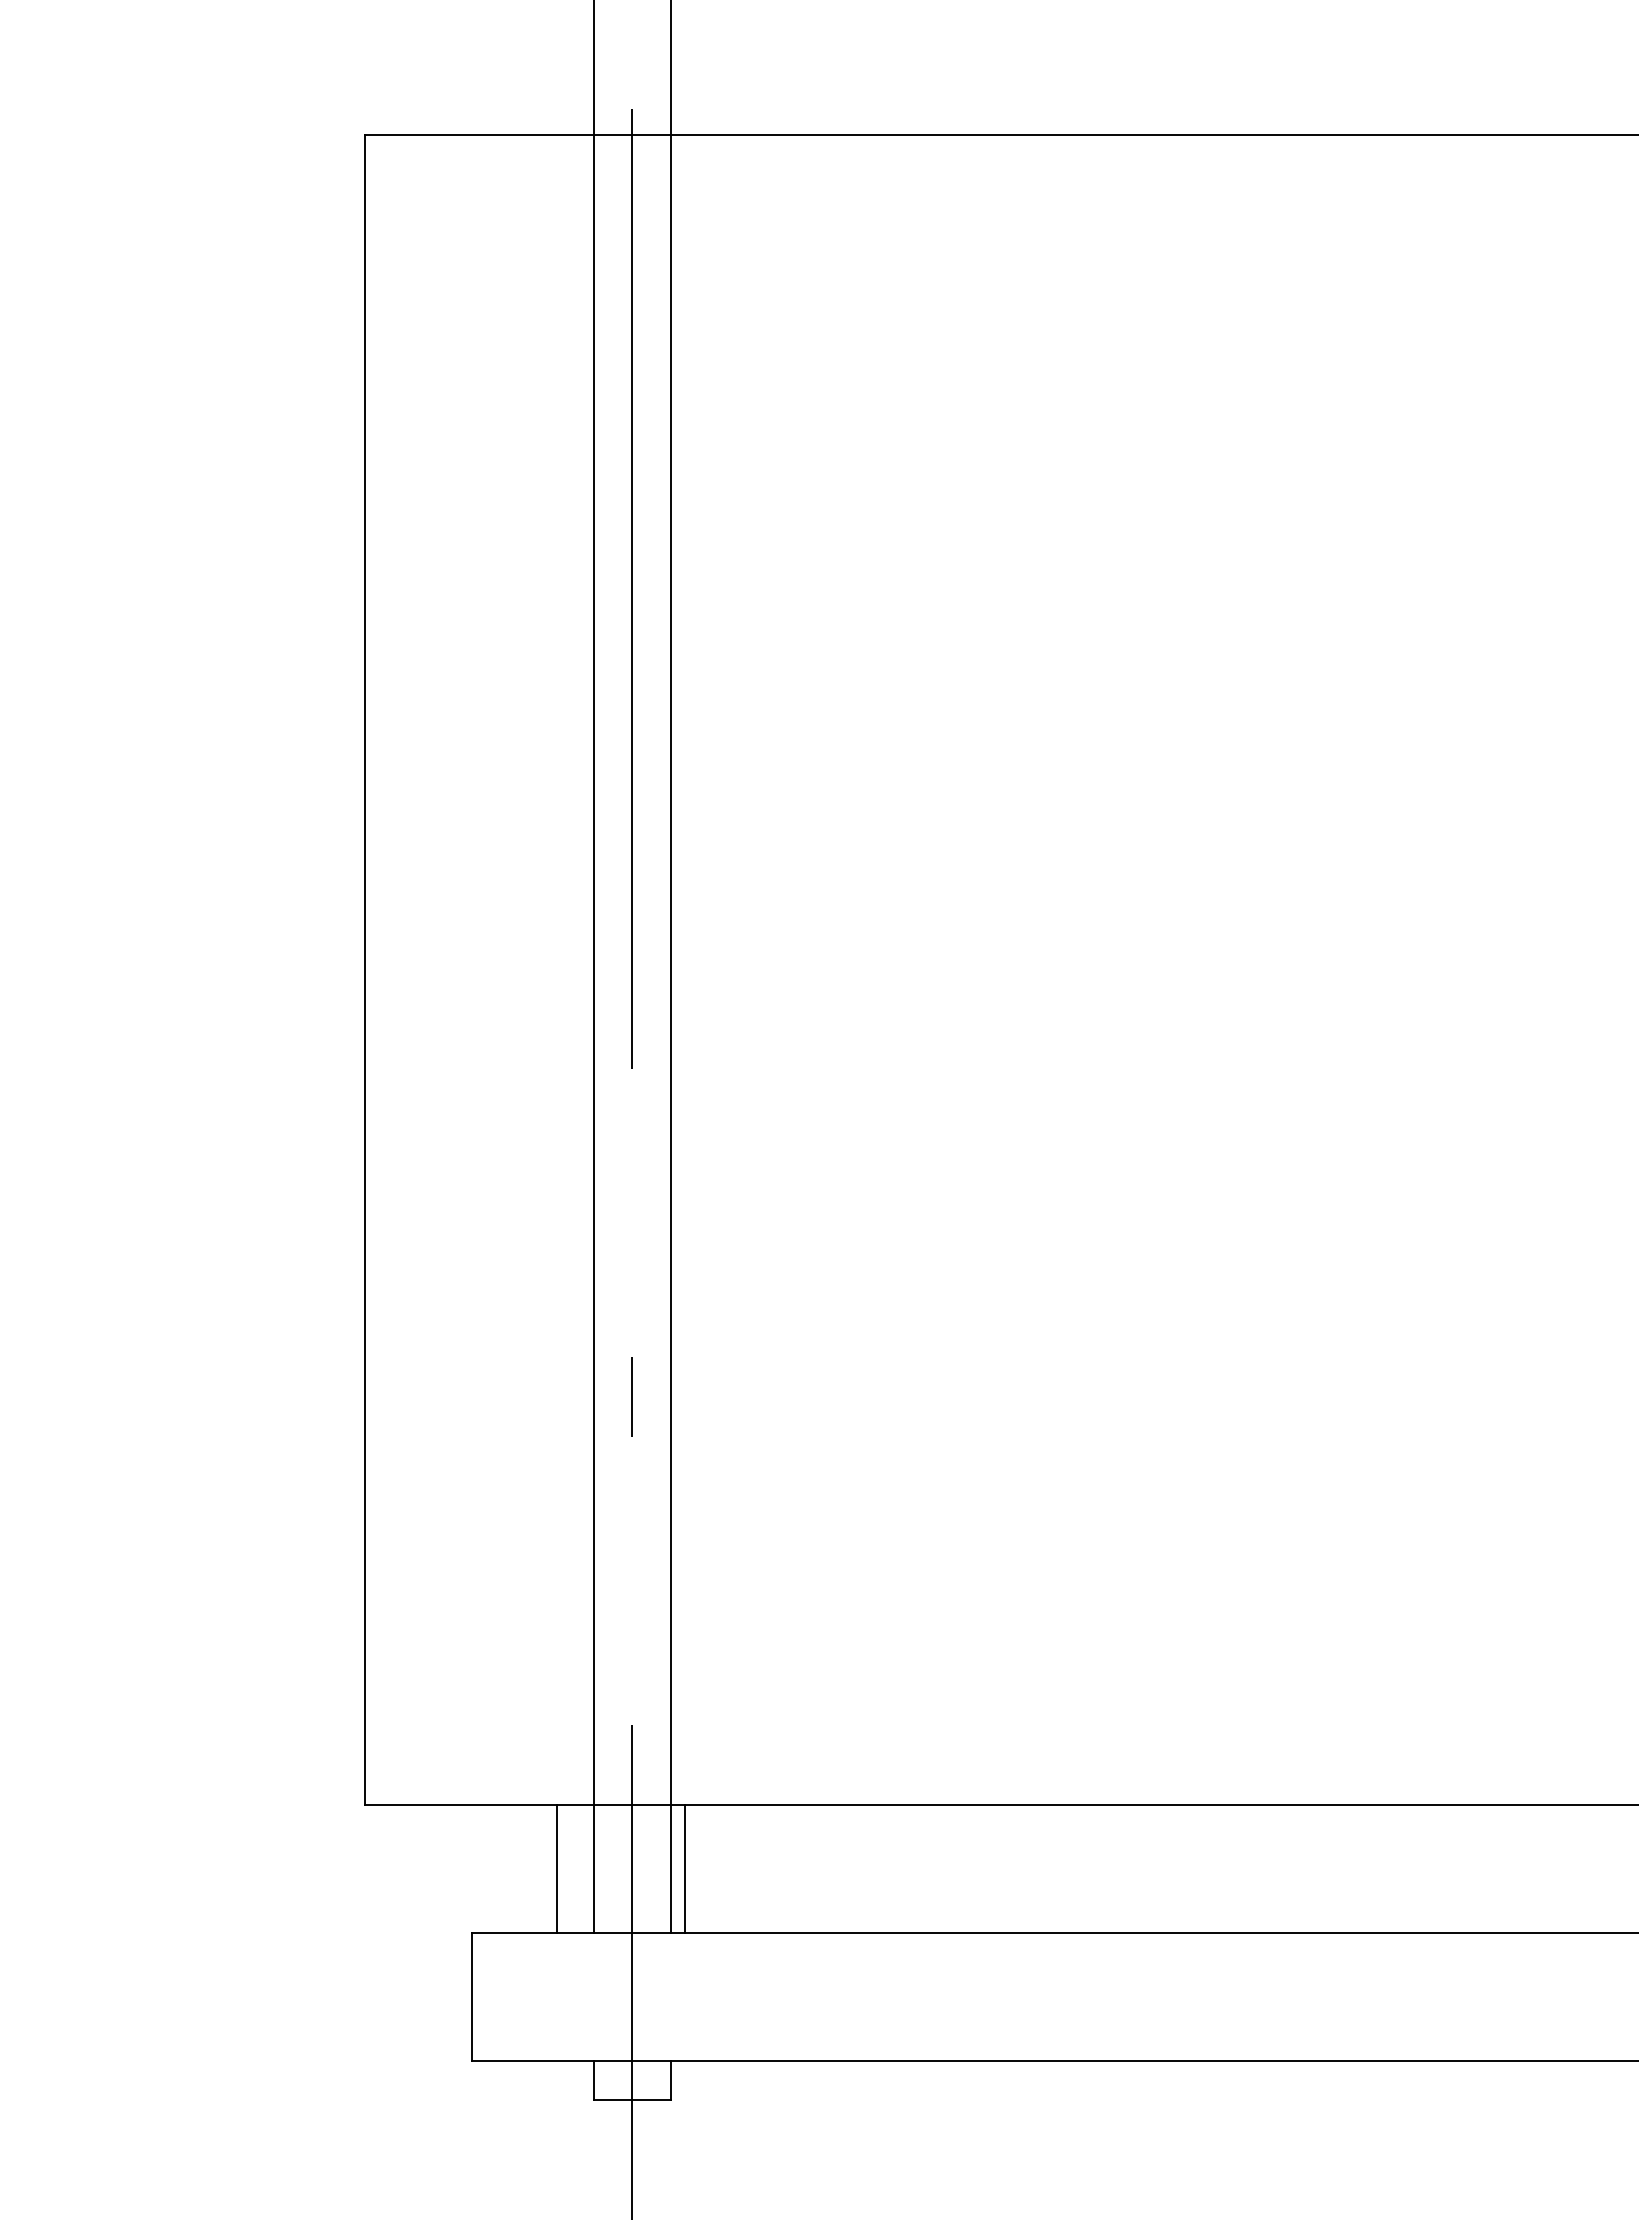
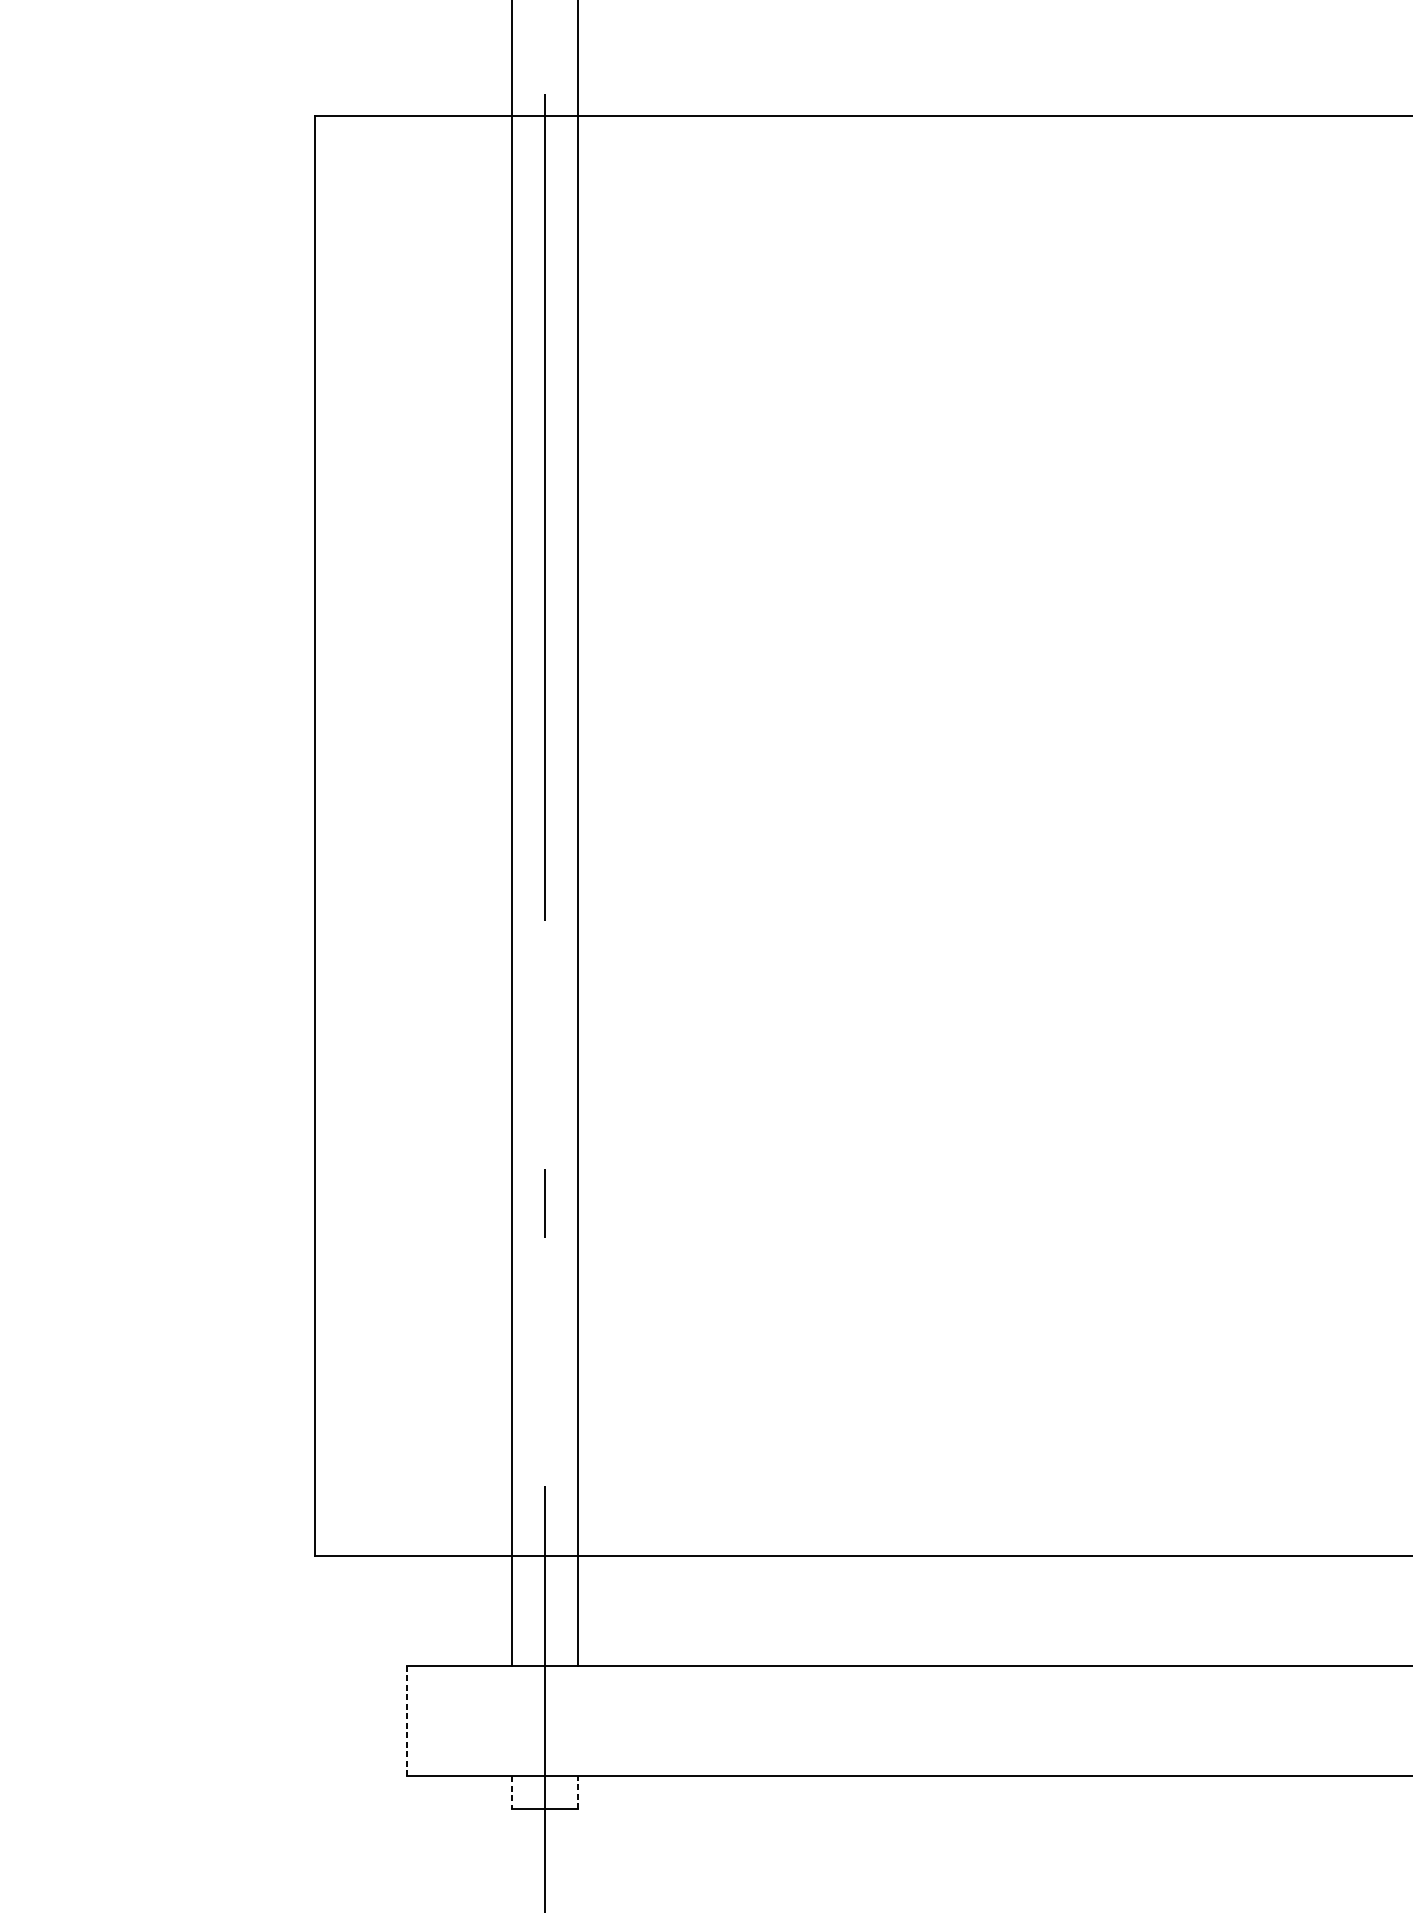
line: (557, 1869) -> (480, 1611), removed
line: (685, 1869) -> (591, 1611), removed
line: (472, 1997) -> (407, 1721), solid -> dashed
line: (670, 2079) -> (578, 1792), solid -> dashed
line: (593, 2080) -> (511, 1792), solid -> dashed

